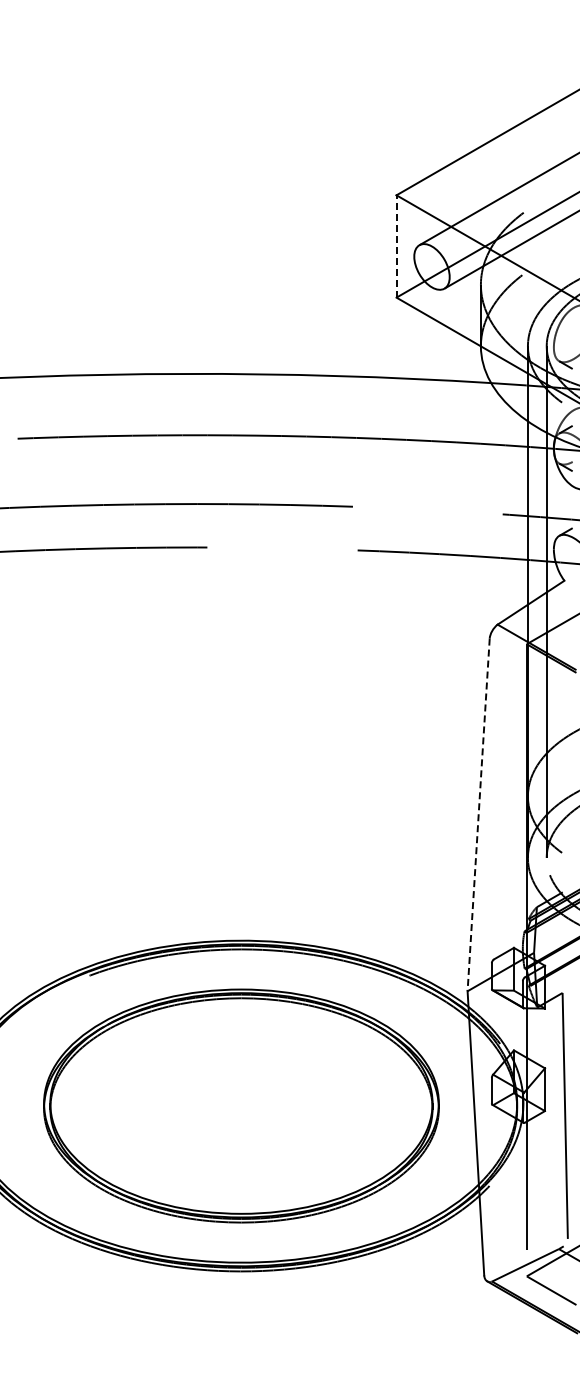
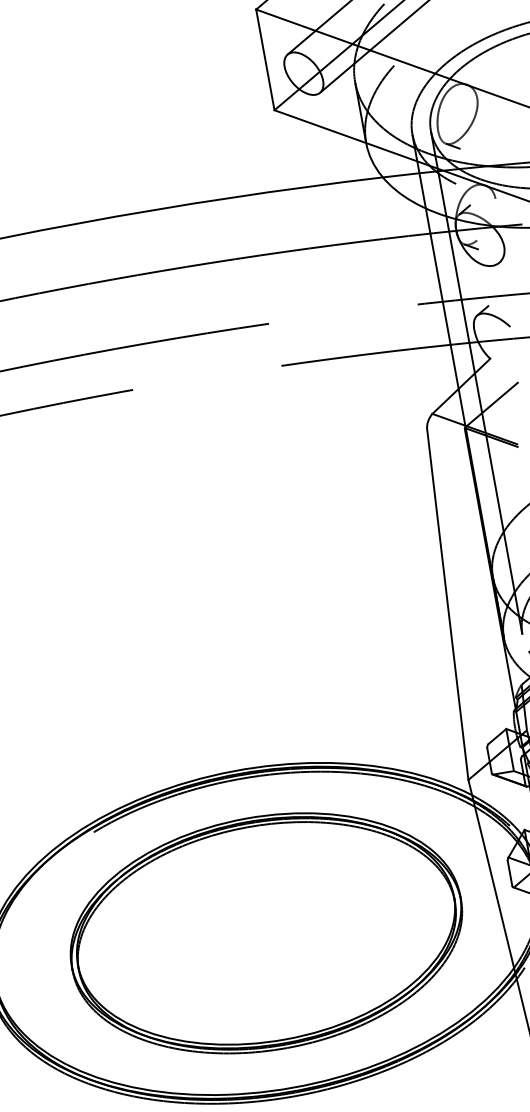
line: (396, 245) -> (265, 58), dashed -> solid
line: (478, 814) -> (447, 604), dashed -> solid

